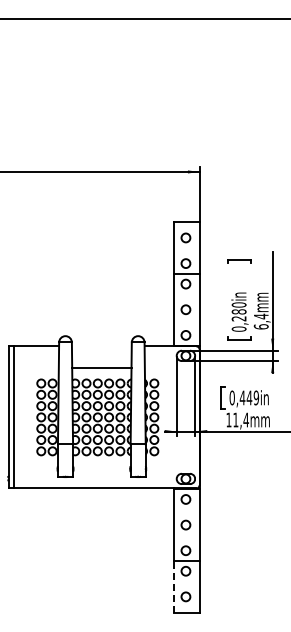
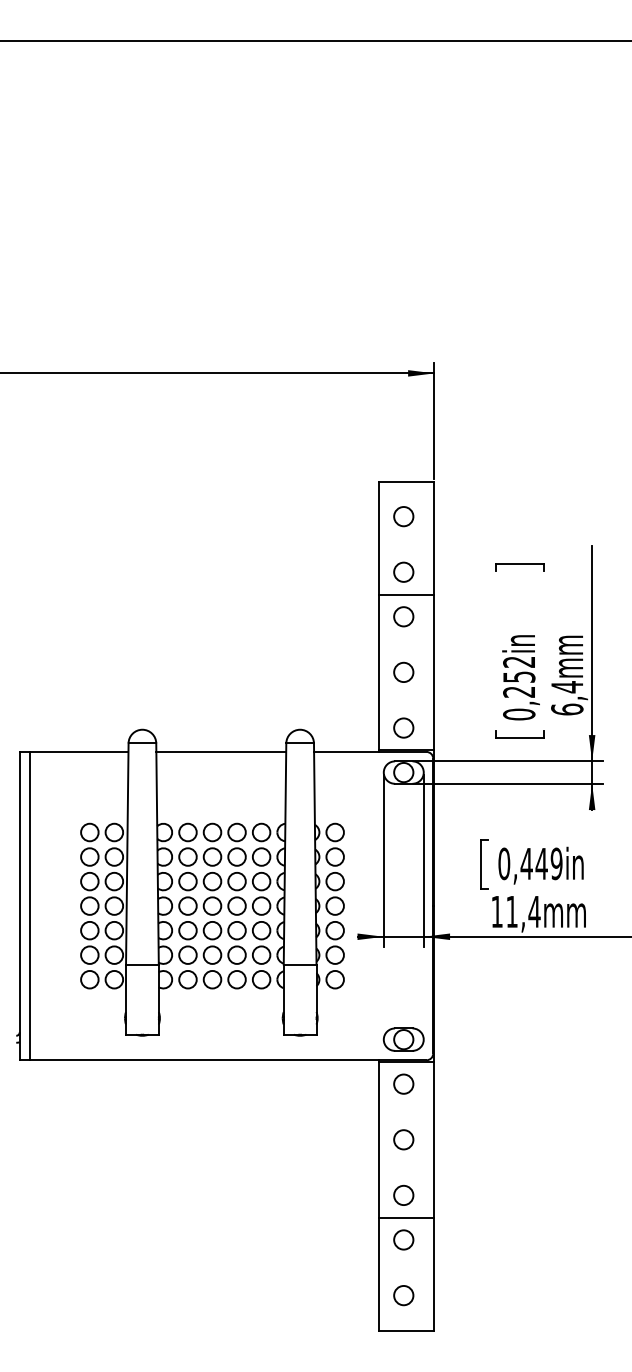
text: (238, 308) -> (517, 669), 0,280in -> 0,252in
line: (101, 368) -> (220, 752), moved
line: (174, 586) -> (378, 1273), dashed -> solid

